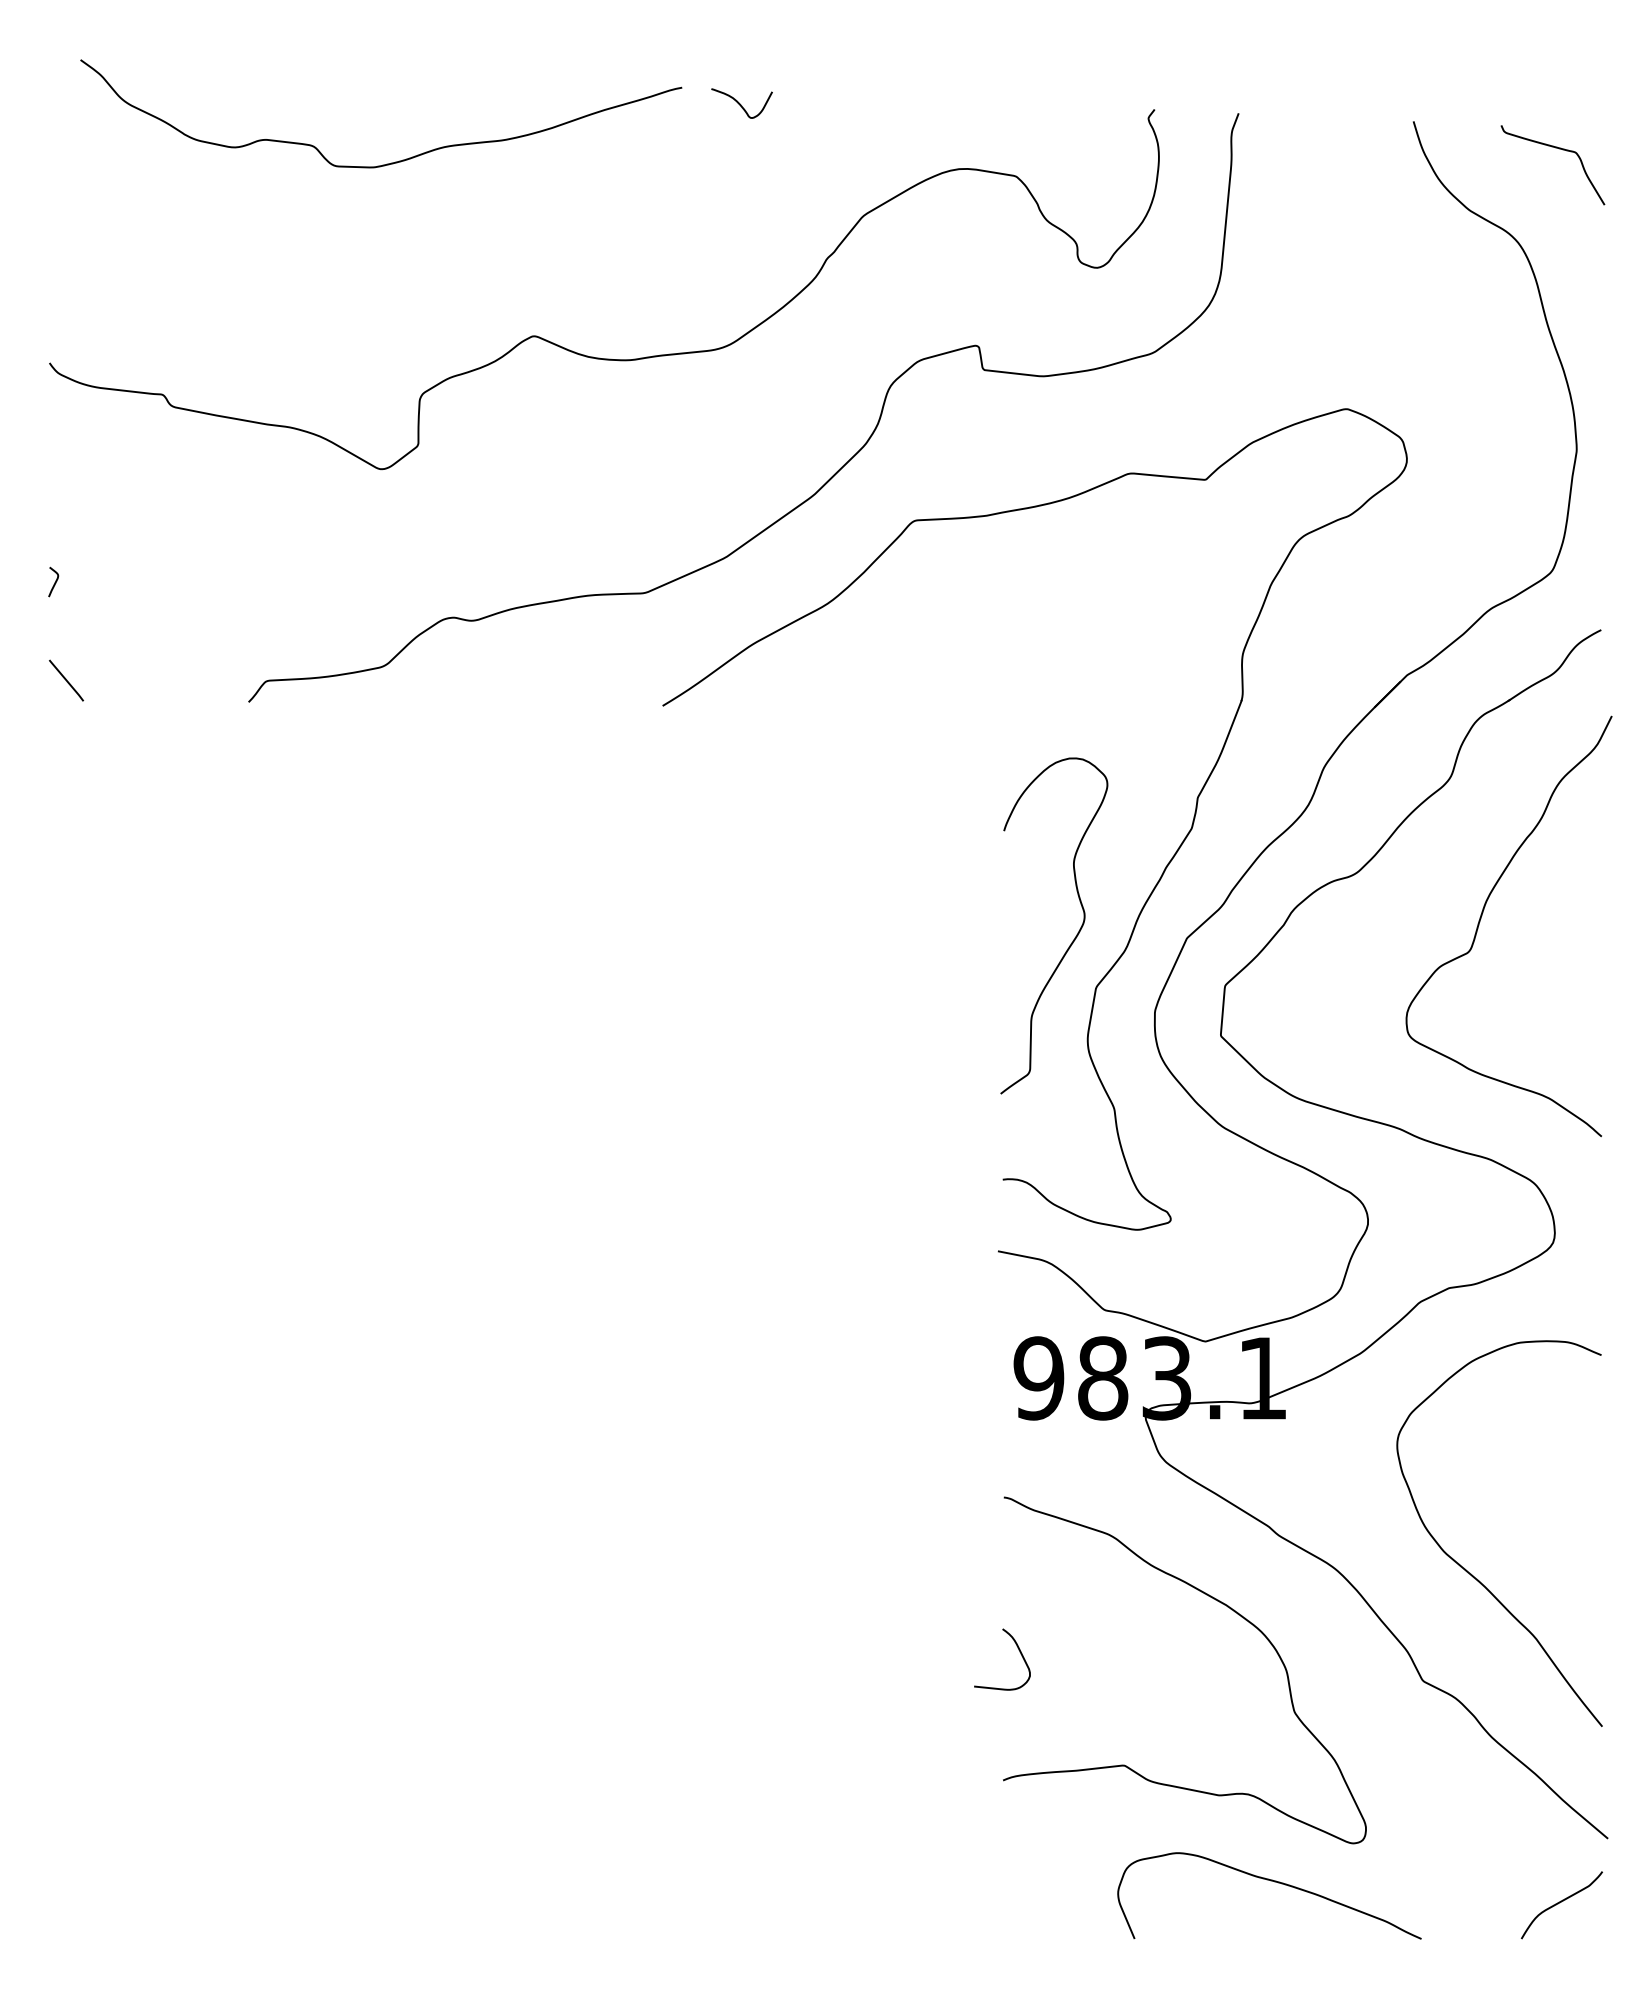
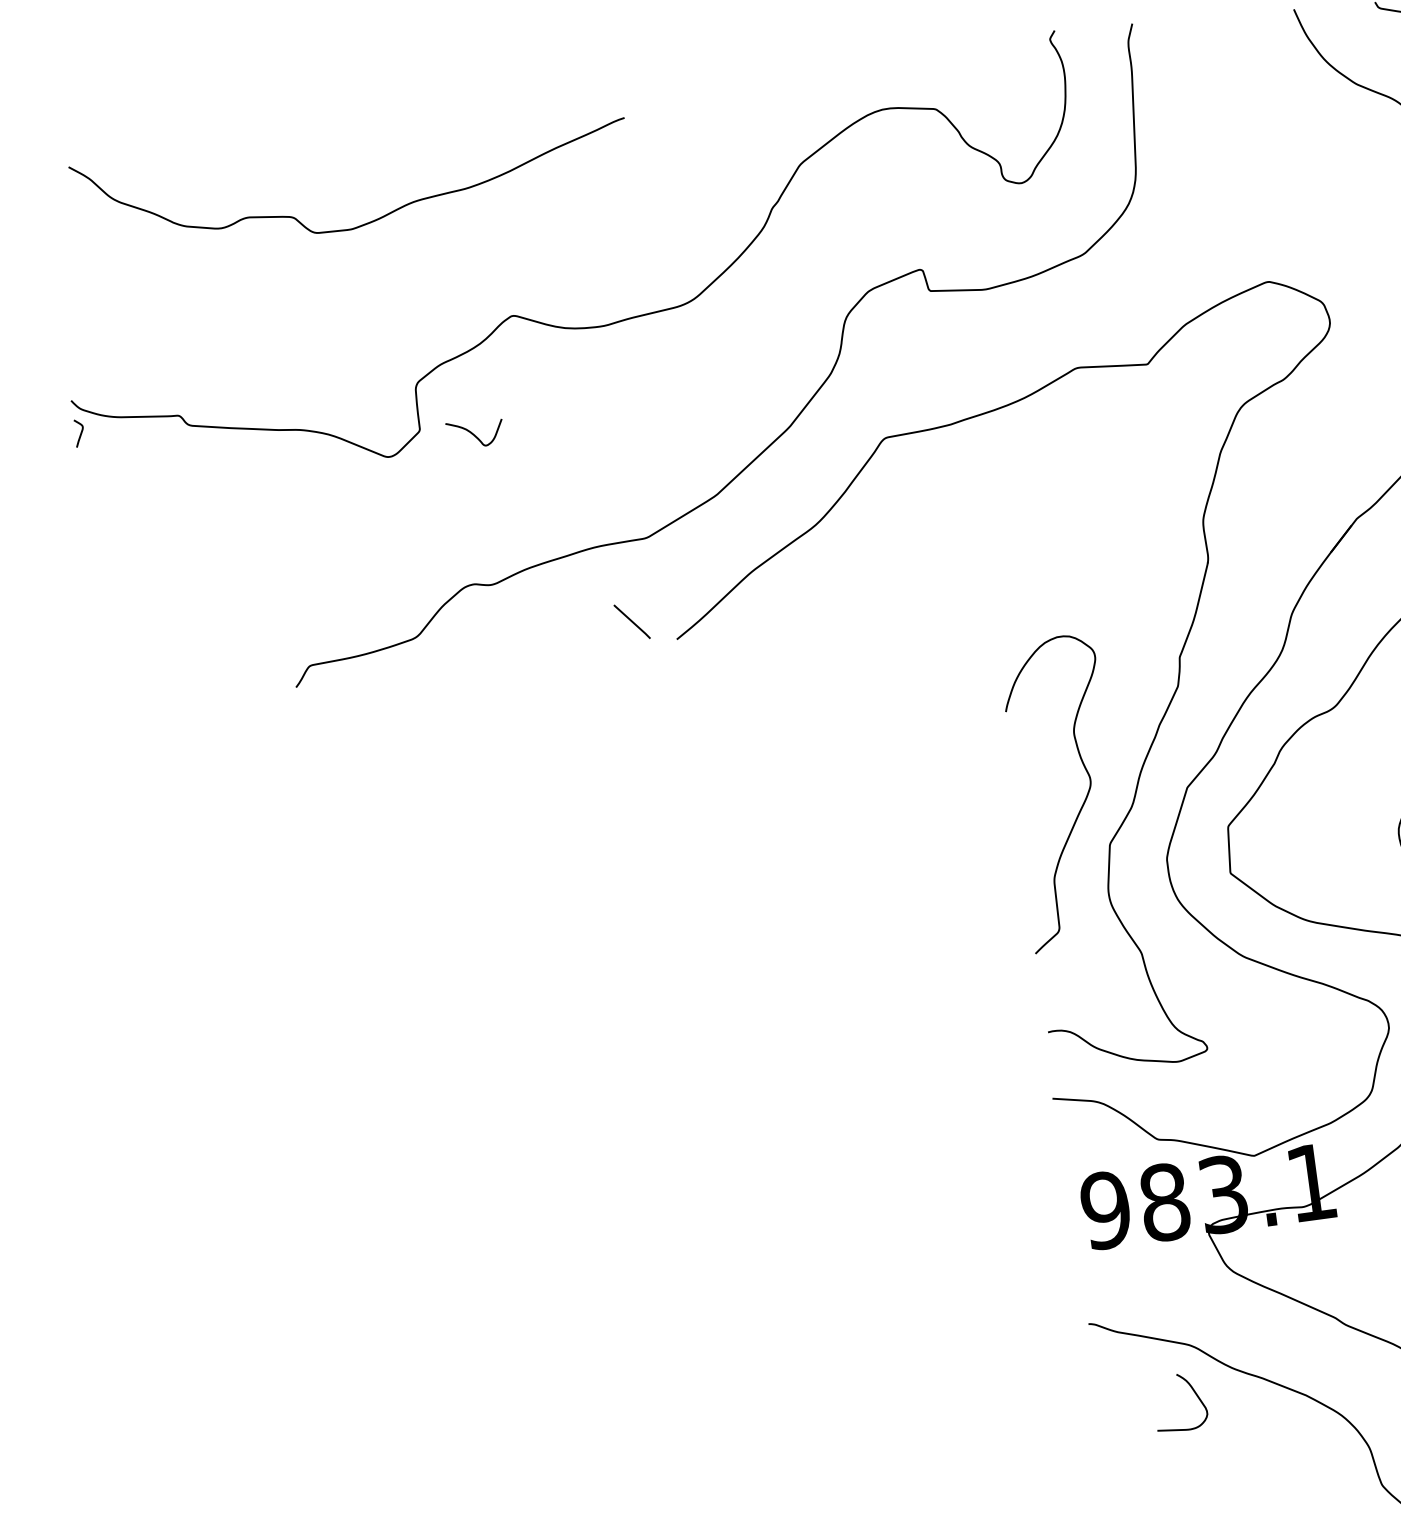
curve: (740, 103) -> (473, 433), moved
curve: (395, 161) -> (370, 221), moved
curve: (54, 582) -> (80, 433), moved
line: (66, 680) -> (632, 621), moved
curve: (1018, 1650) -> (1193, 1392), moved

